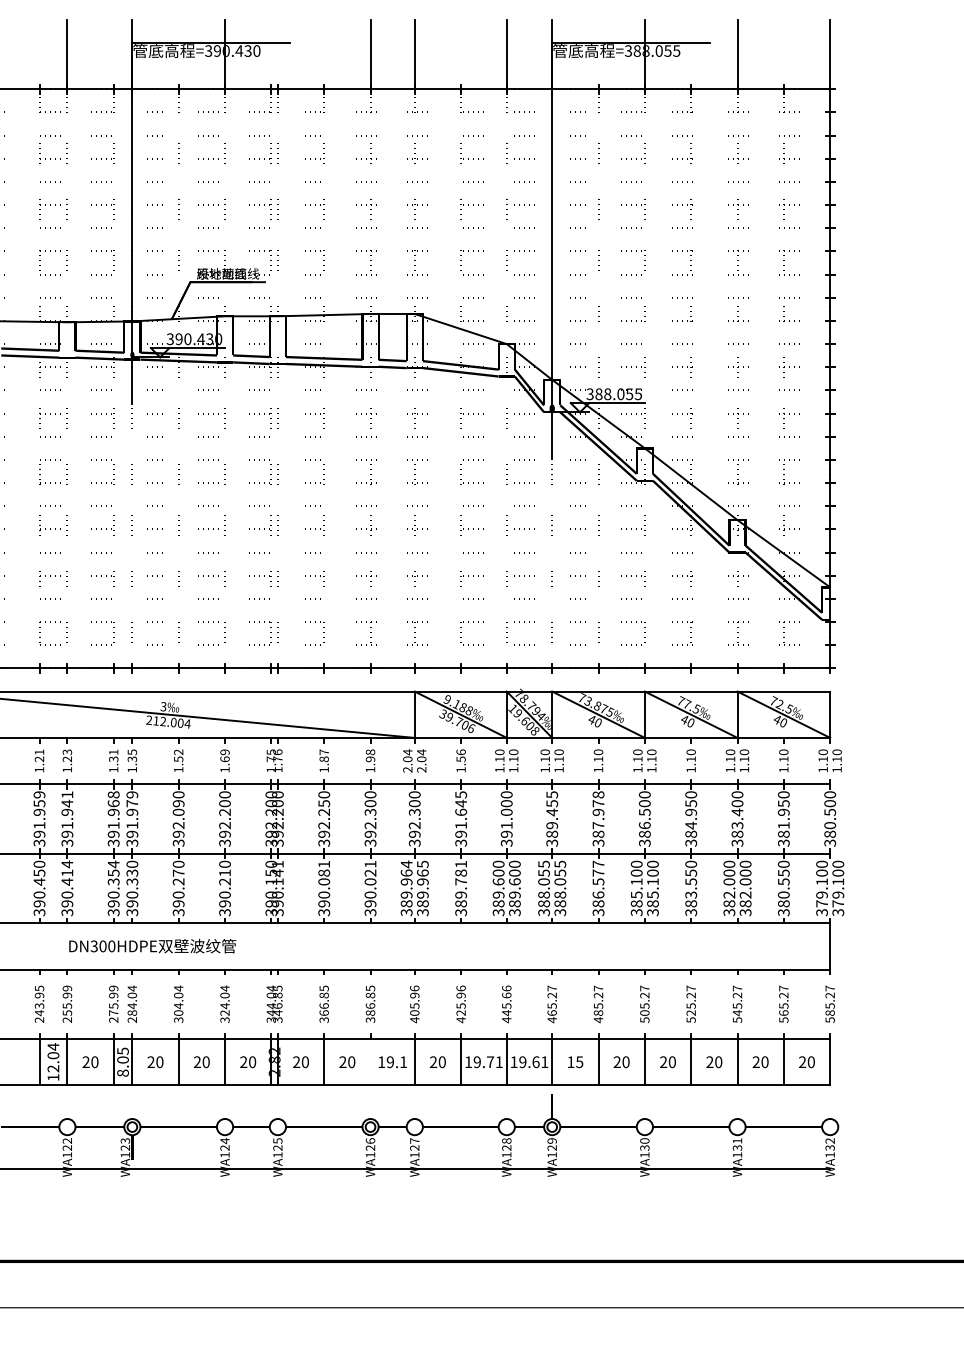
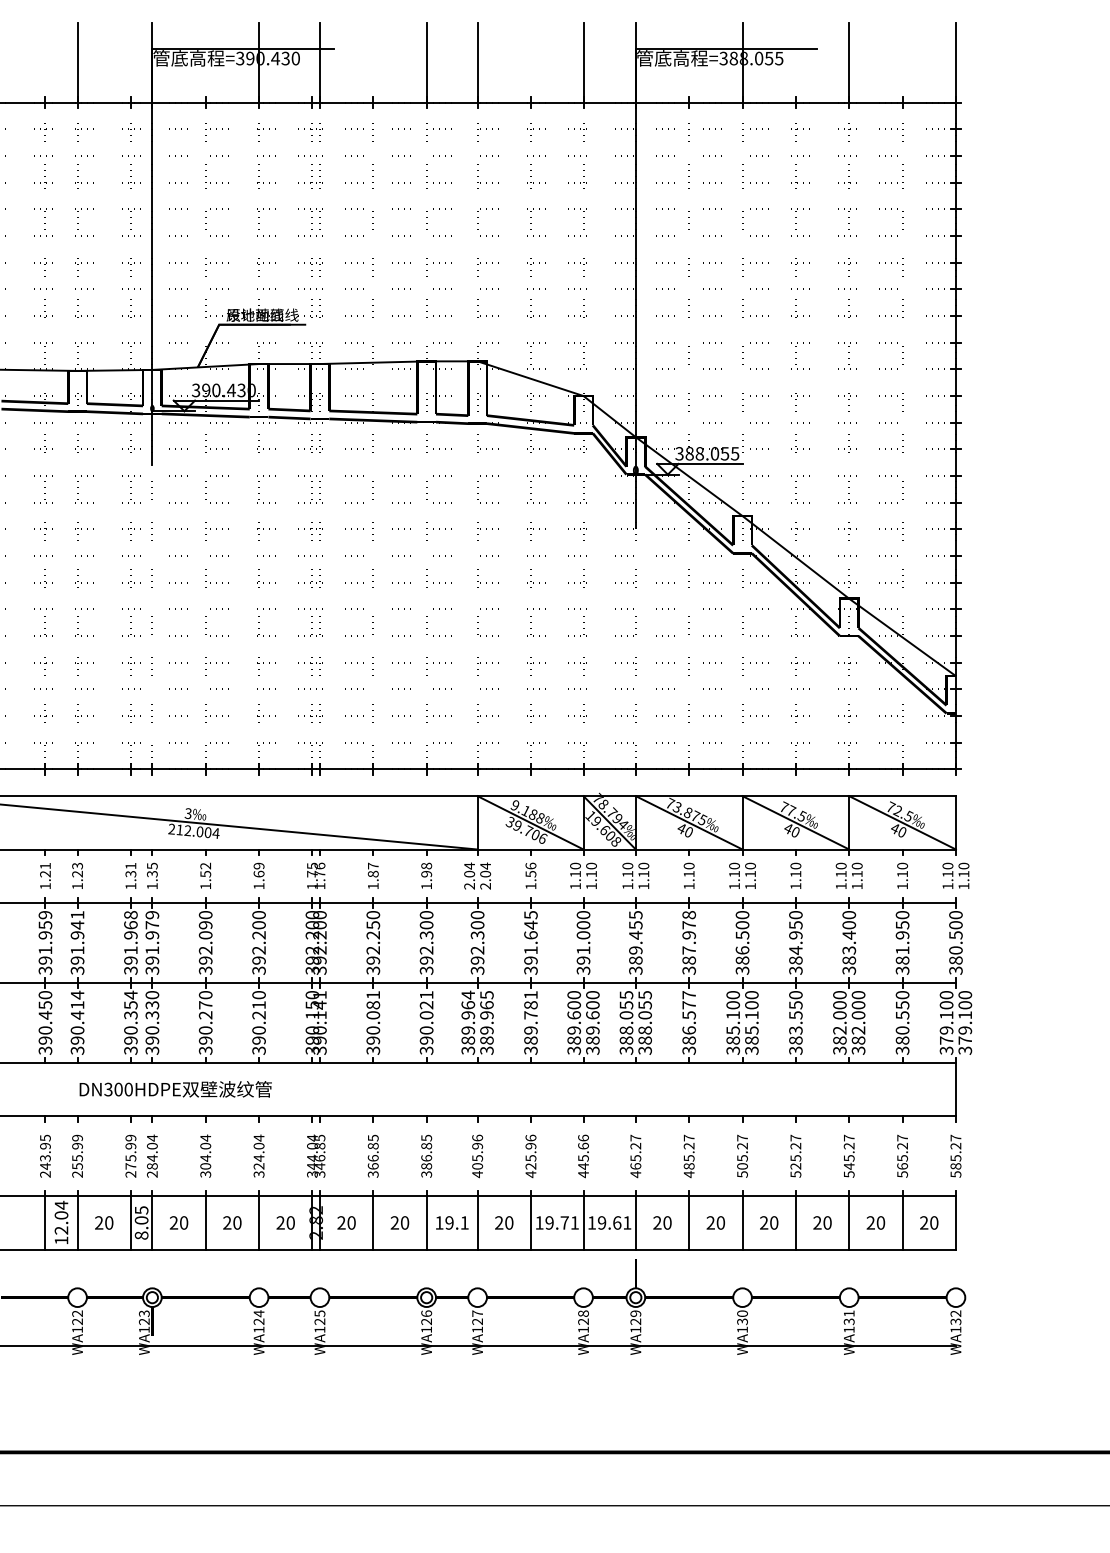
line: (277, 54) -> (319, 62), added
line: (370, 1061) -> (426, 1222), added
text: (575, 1061) -> (662, 1222), 15 -> 20

